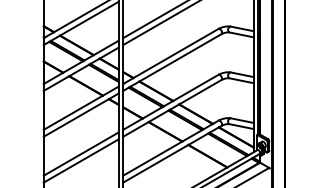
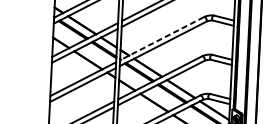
line: (170, 56) -> (161, 38), solid -> dashed

